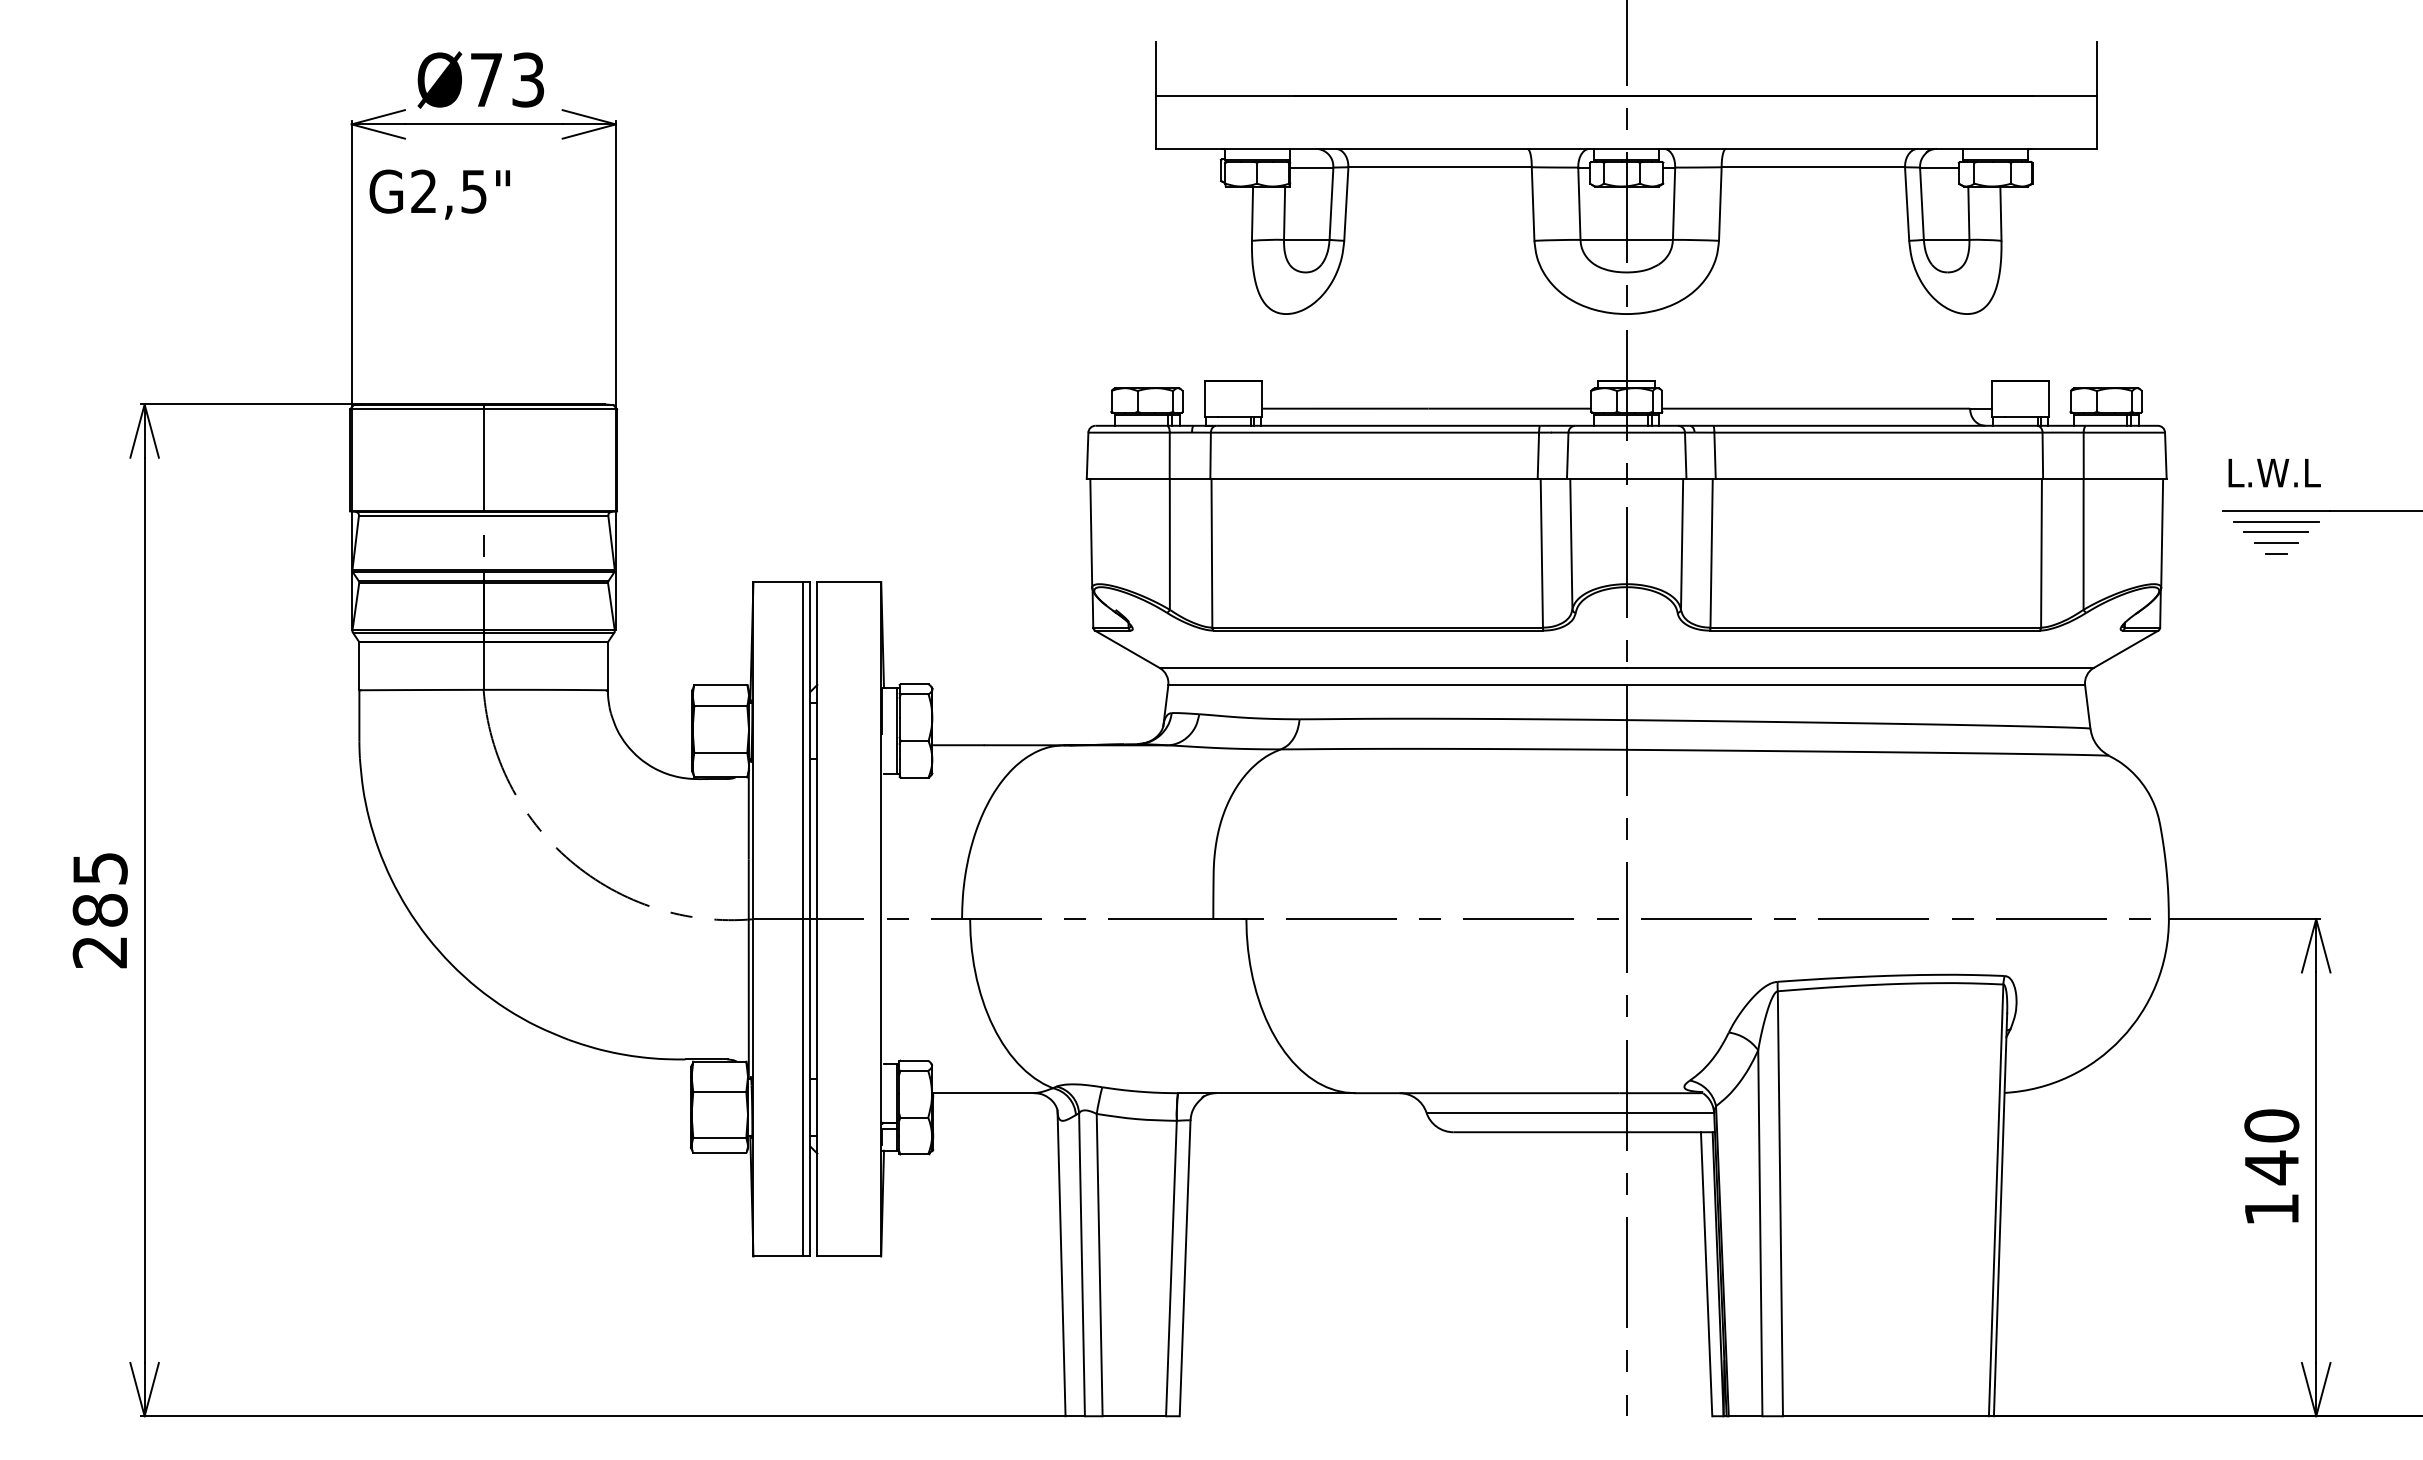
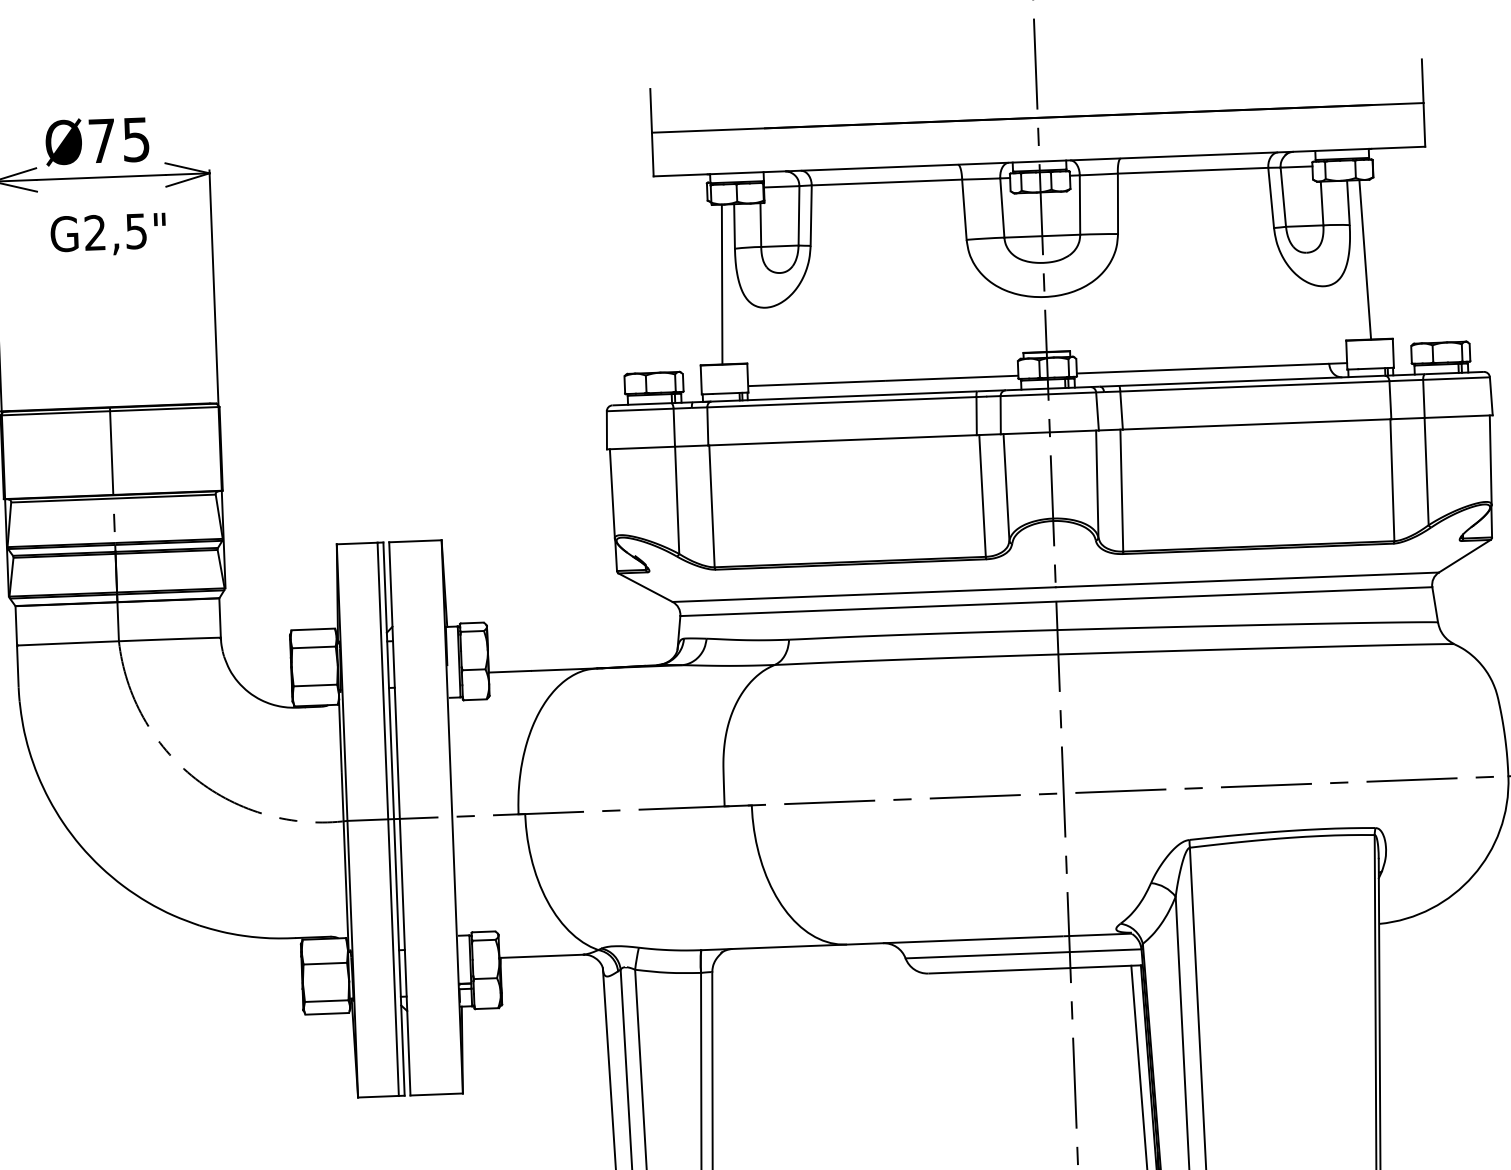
text: (528, 79) -> (136, 139), Ø73 -> Ø75
text: (439, 194) -> (108, 234), moved
line: (1234, 283) -> (721, 284), added
line: (2018, 283) -> (1365, 259), added

